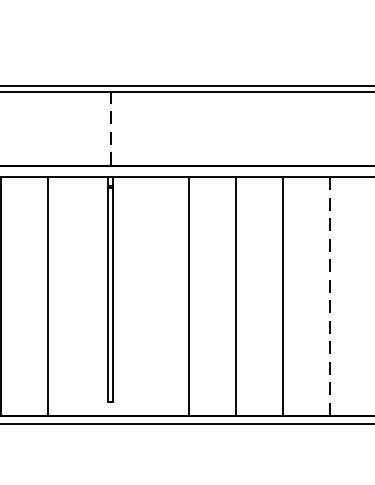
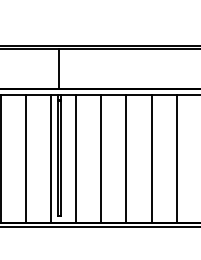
line: (110, 127) -> (59, 68), dashed -> solid
line: (94, 295) -> (50, 158), added
line: (142, 295) -> (76, 158), added
line: (329, 295) -> (176, 158), dashed -> solid

